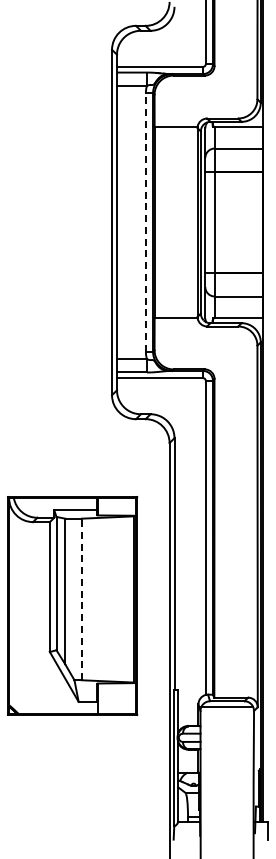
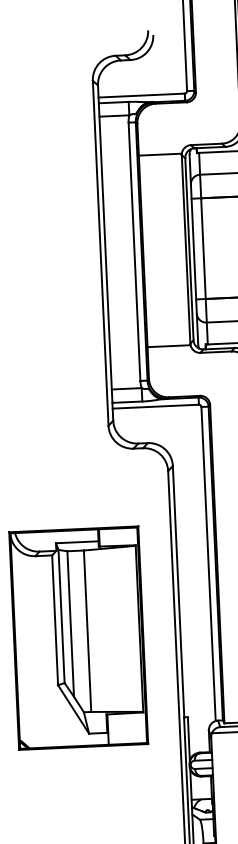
line: (145, 222) -> (134, 251), dashed -> solid
line: (81, 599) -> (87, 631), dashed -> solid

